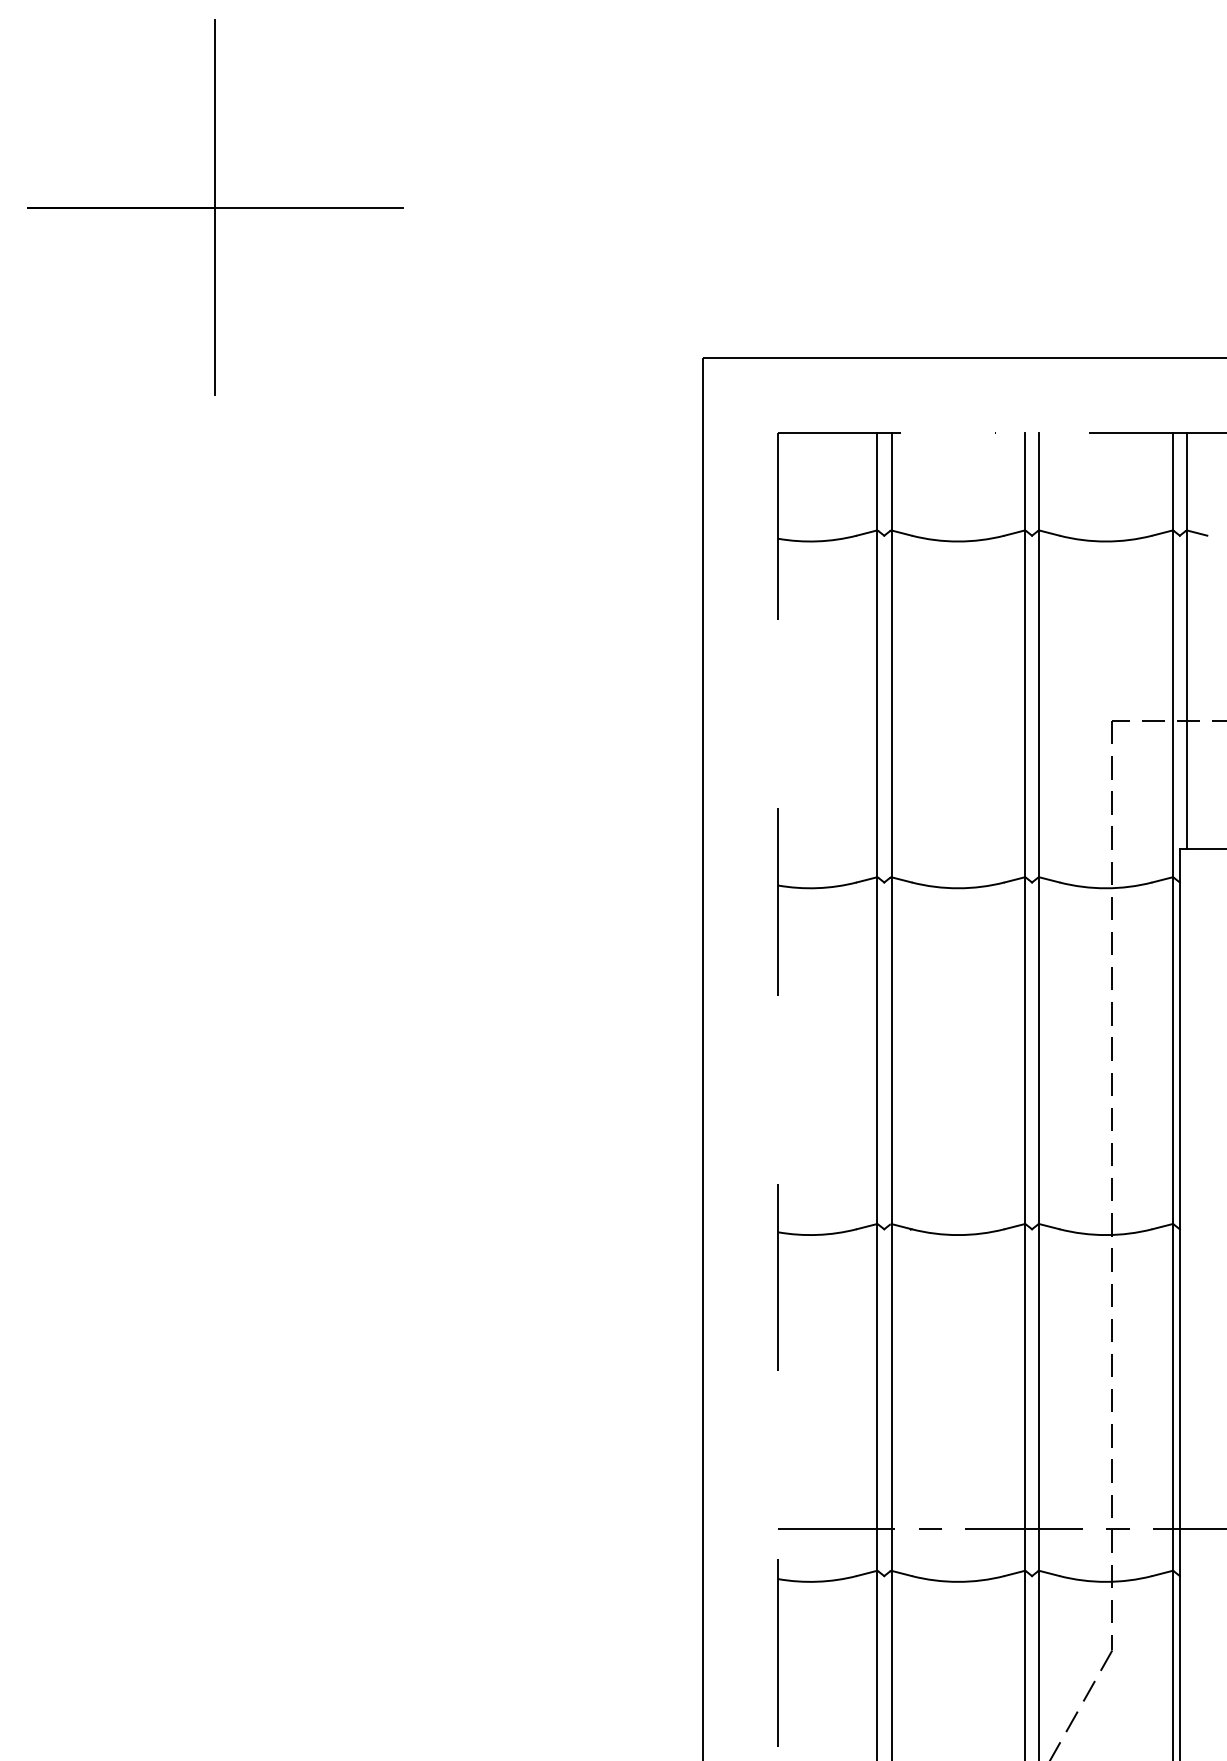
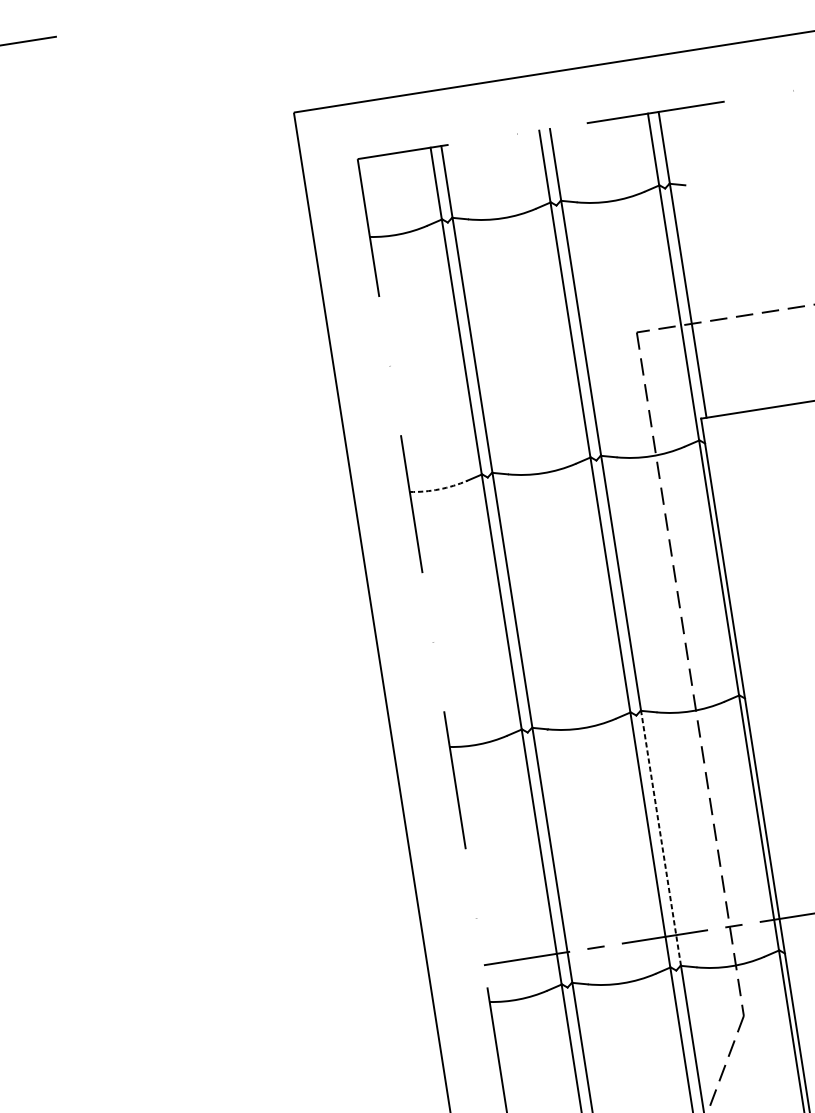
arc: (817, 888) -> (439, 489), solid -> dashed
line: (1039, 1396) -> (661, 837), solid -> dashed

